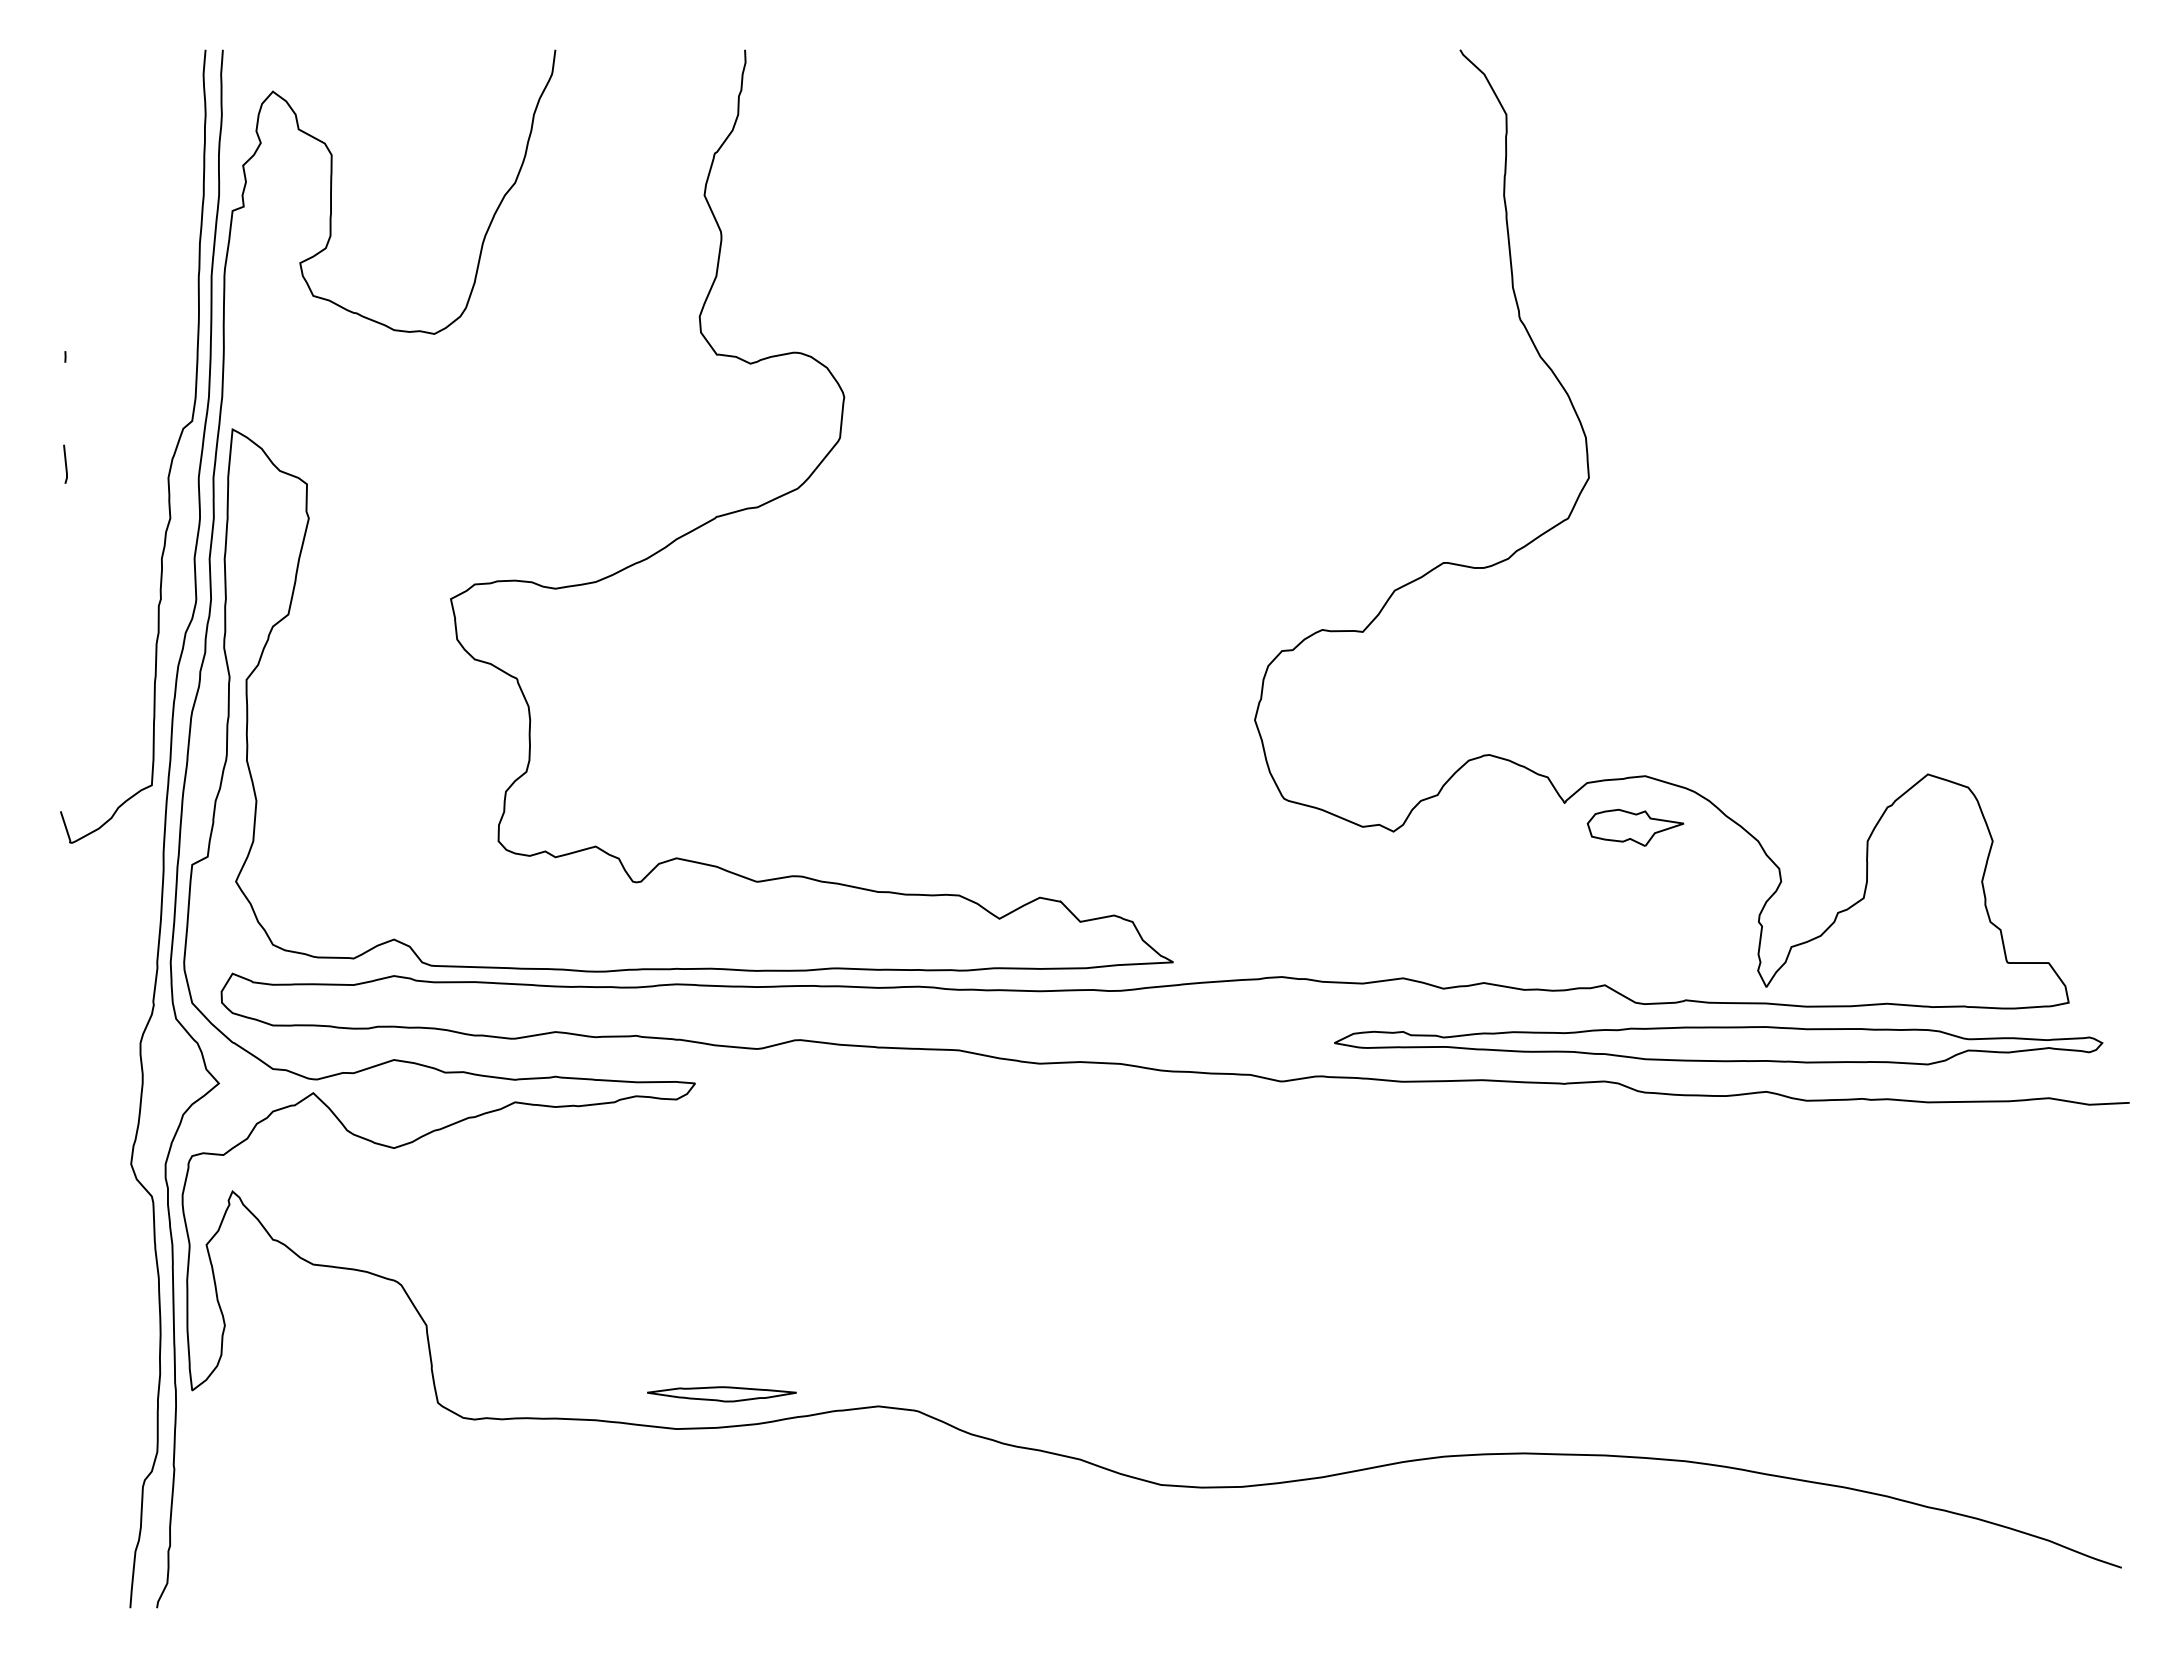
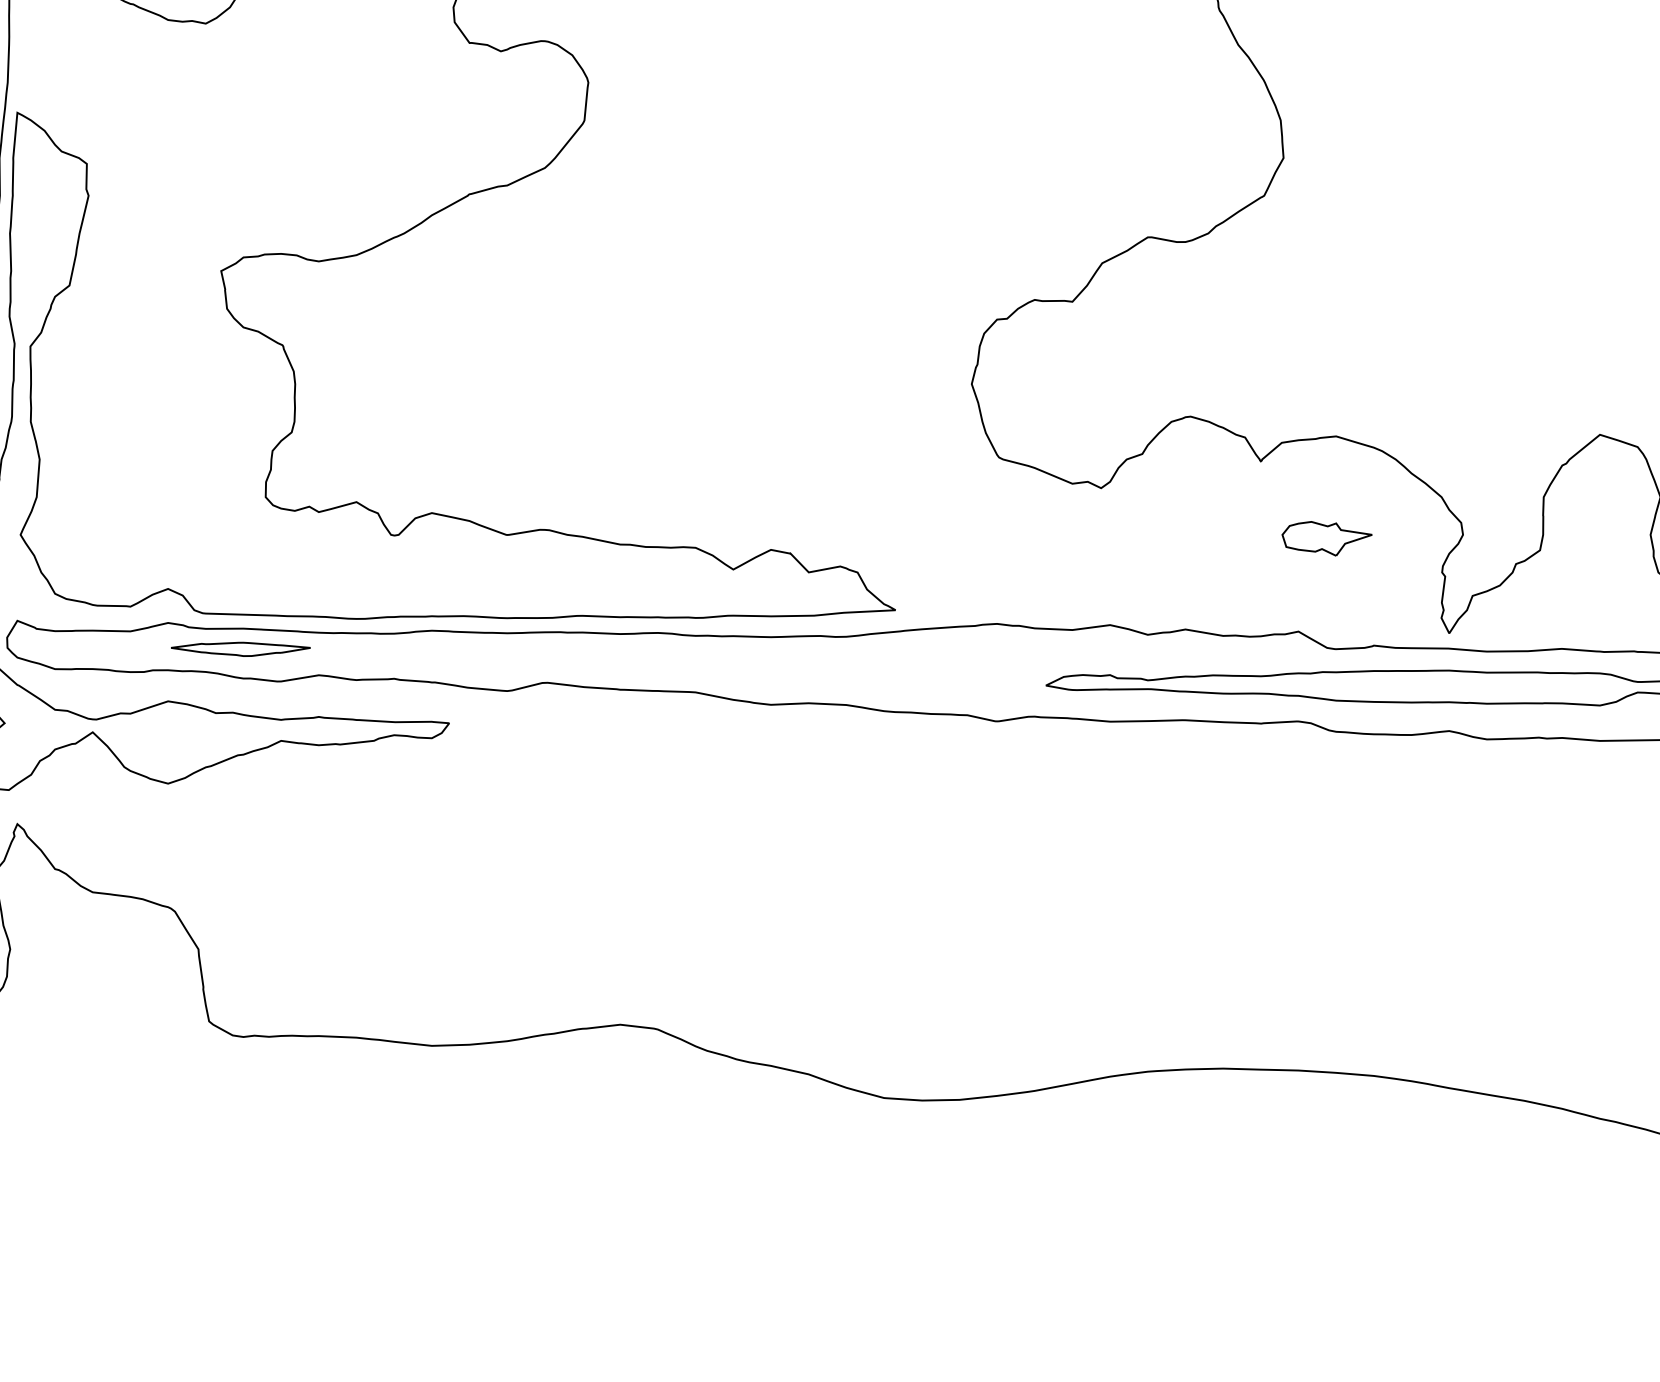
part: (1635, 827) -> (1327, 538), moved
part: (721, 1394) -> (240, 649), moved

